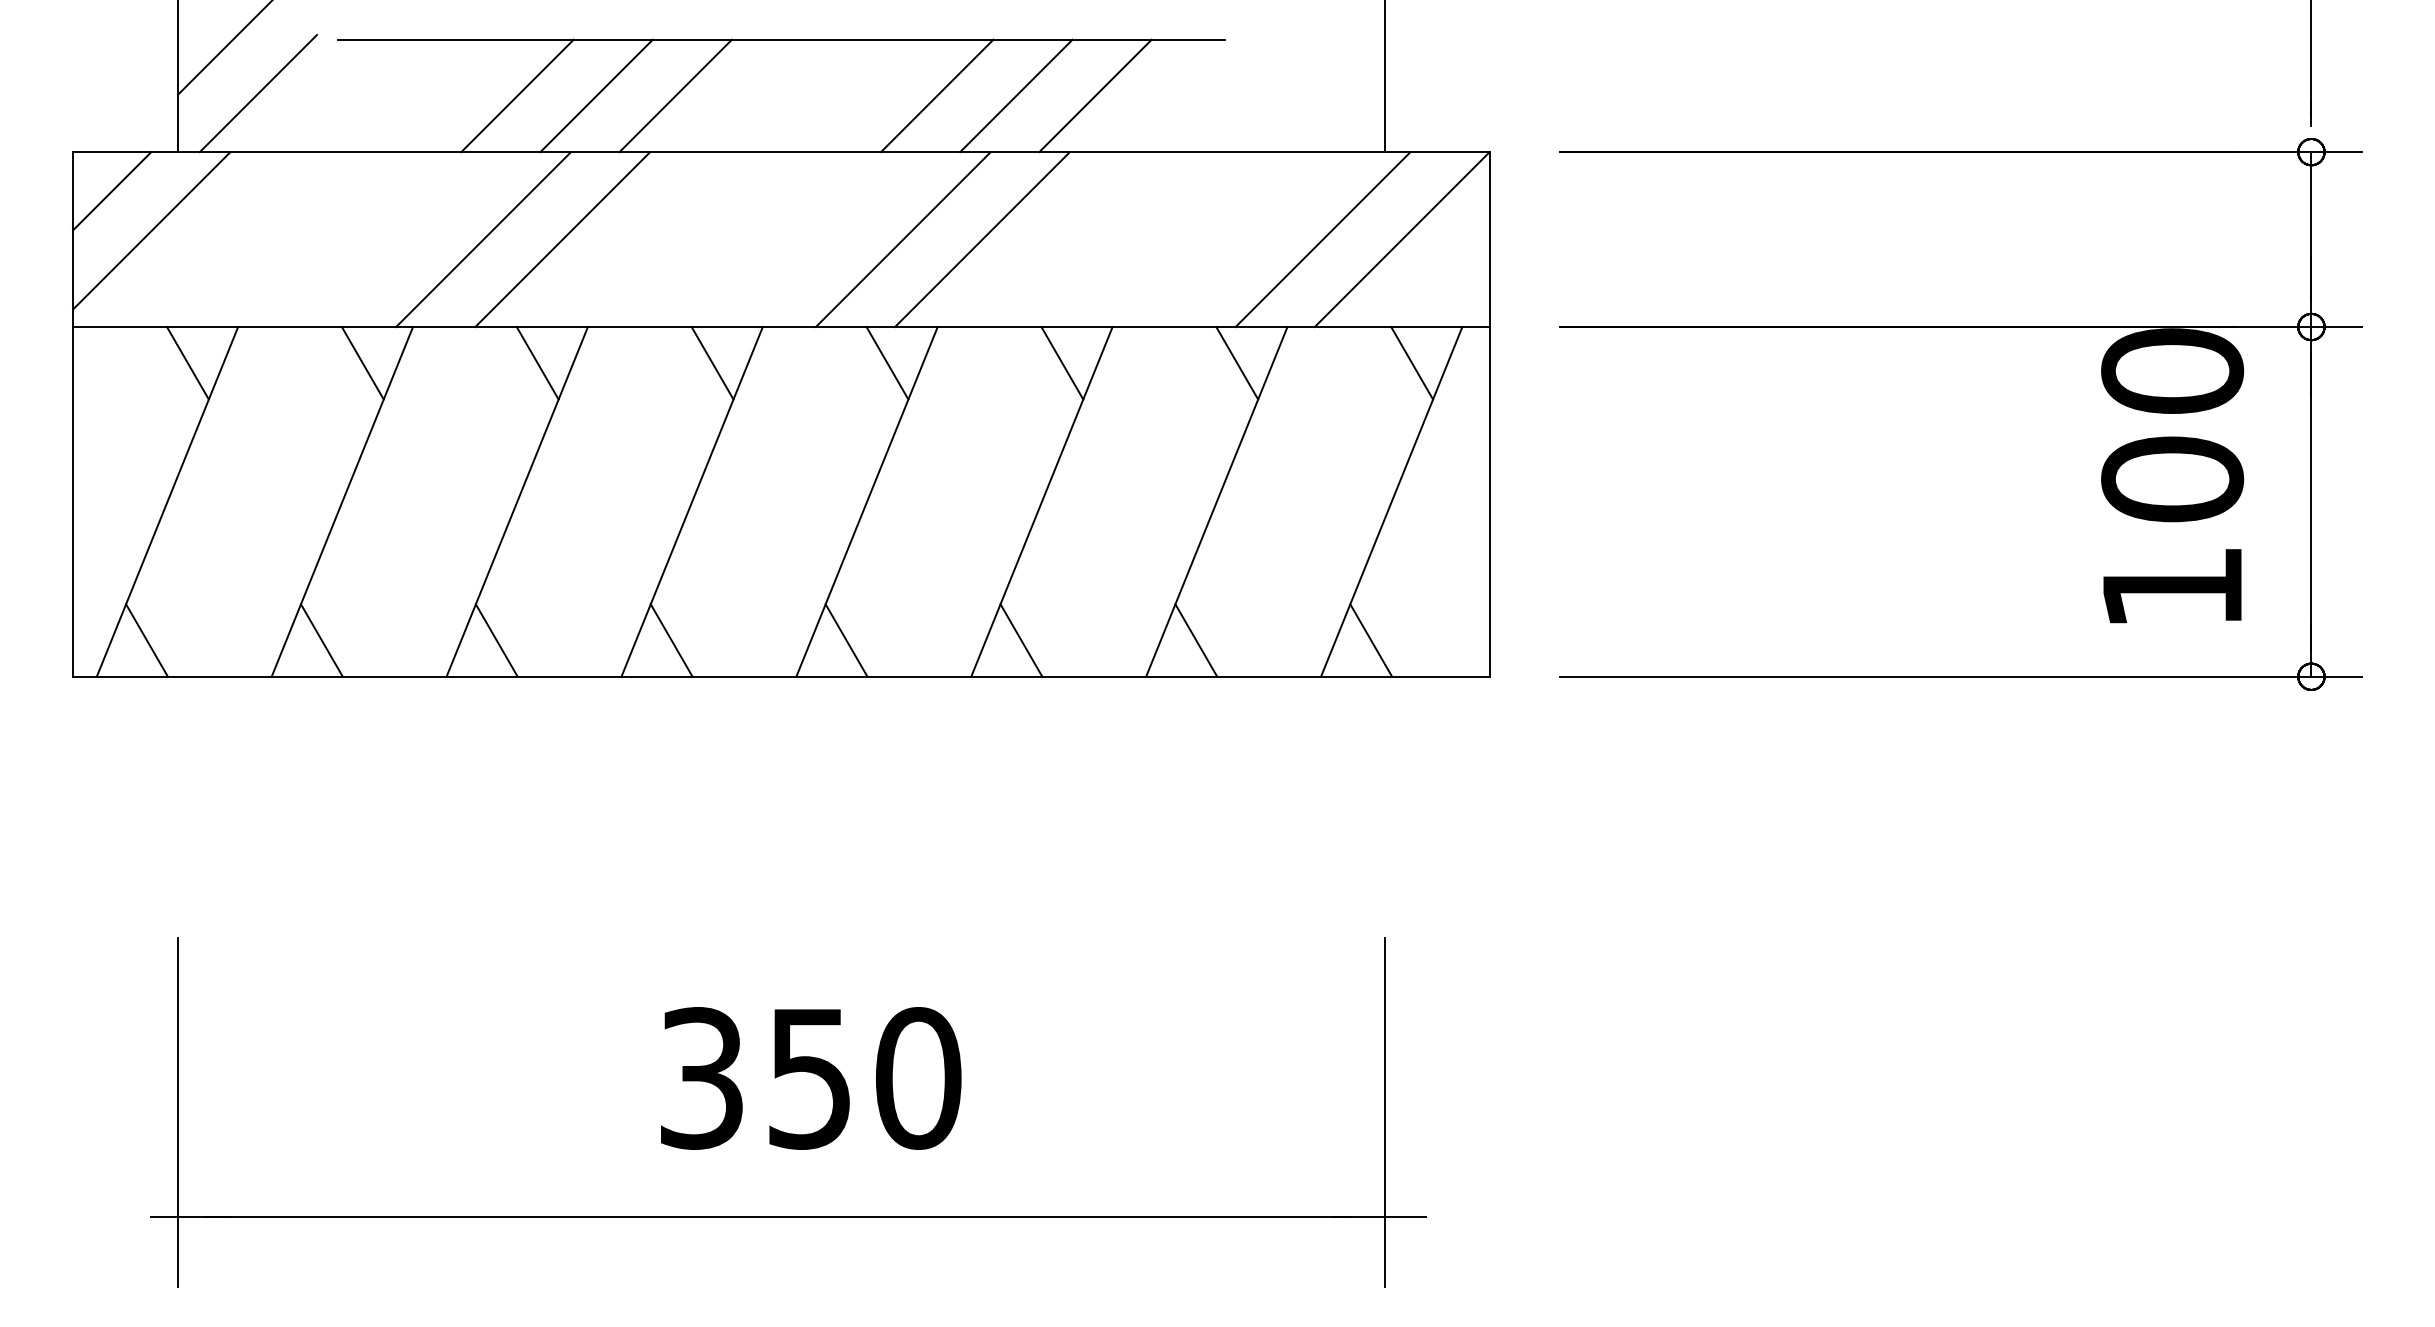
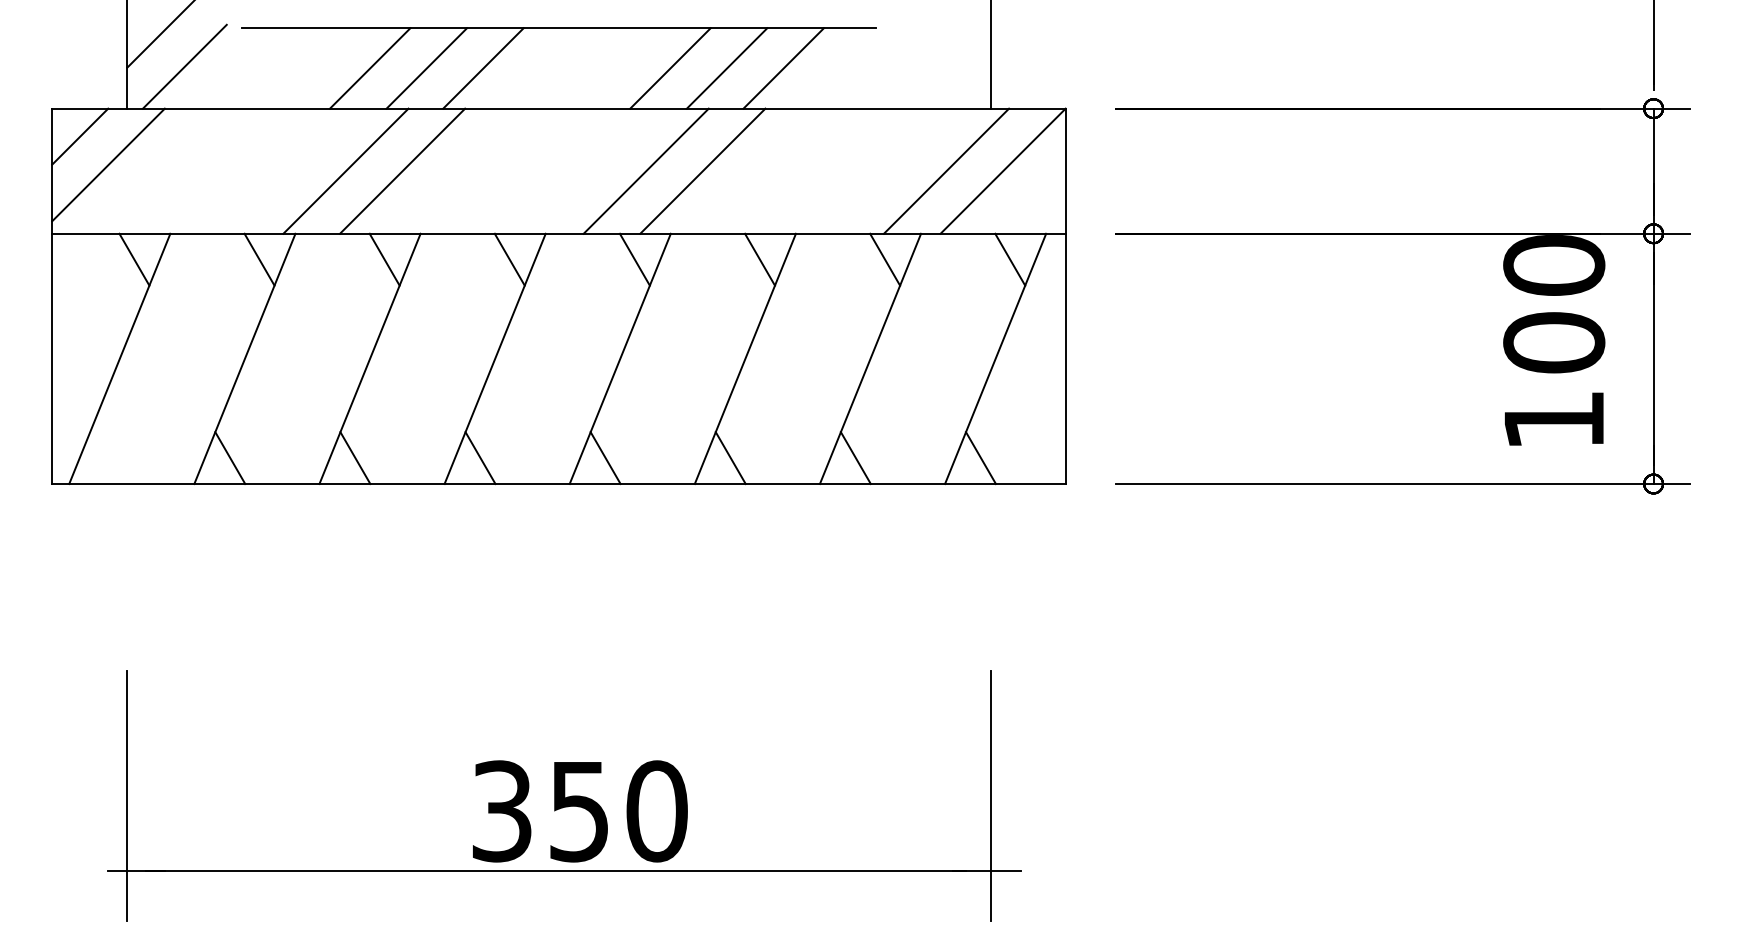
line: (146, 640) -> (104, 458), removed
text: (811, 1078) -> (580, 811), moved

